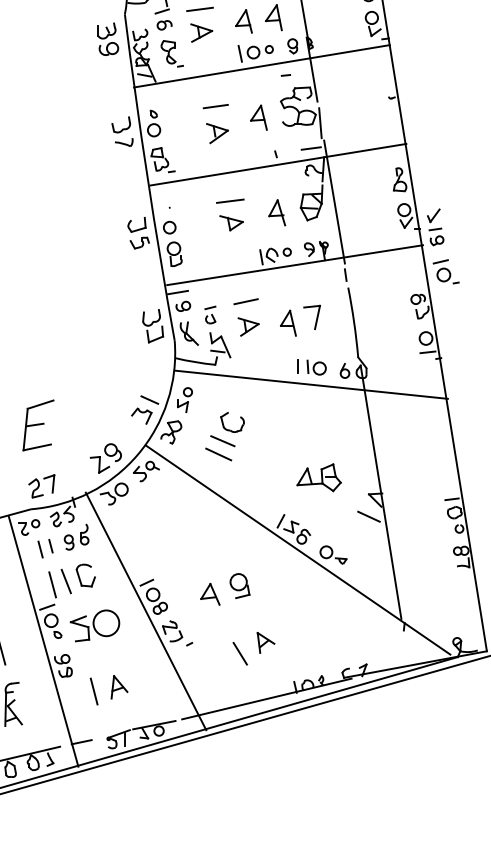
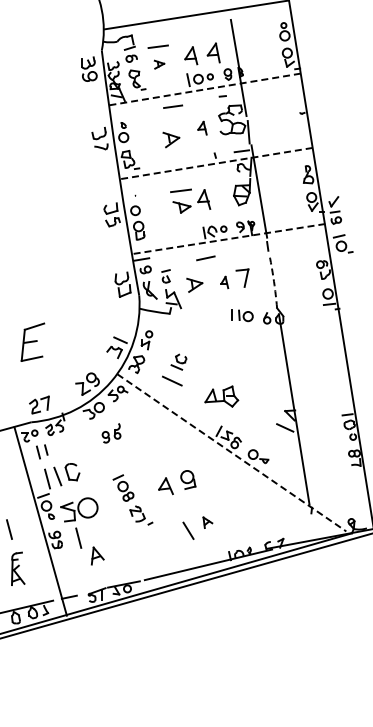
part: (201, 33) -> (159, 64), size x0.6
line: (261, 66) -> (204, 89), solid -> dashed
line: (216, 106) -> (173, 106), moved
part: (258, 118) -> (202, 128), size x0.7
line: (278, 164) -> (217, 163), solid -> dashed
part: (277, 212) -> (204, 199), moved
line: (296, 264) -> (230, 238), solid -> dashed
line: (245, 301) -> (205, 258), moved
arc: (354, 321) -> (274, 281), solid -> dashed
part: (288, 323) -> (224, 282), size x0.6
line: (310, 384) -> (241, 328), removed
part: (37, 424) -> (32, 341), moved
part: (226, 428) -> (178, 361), size x0.6
part: (318, 477) -> (221, 396), moved
part: (76, 537) -> (111, 433), moved
line: (297, 549) -> (231, 452), solid -> dashed
line: (145, 610) -> (117, 498), removed
part: (265, 642) -> (207, 522), size x0.7
line: (93, 690) -> (78, 537), moved

